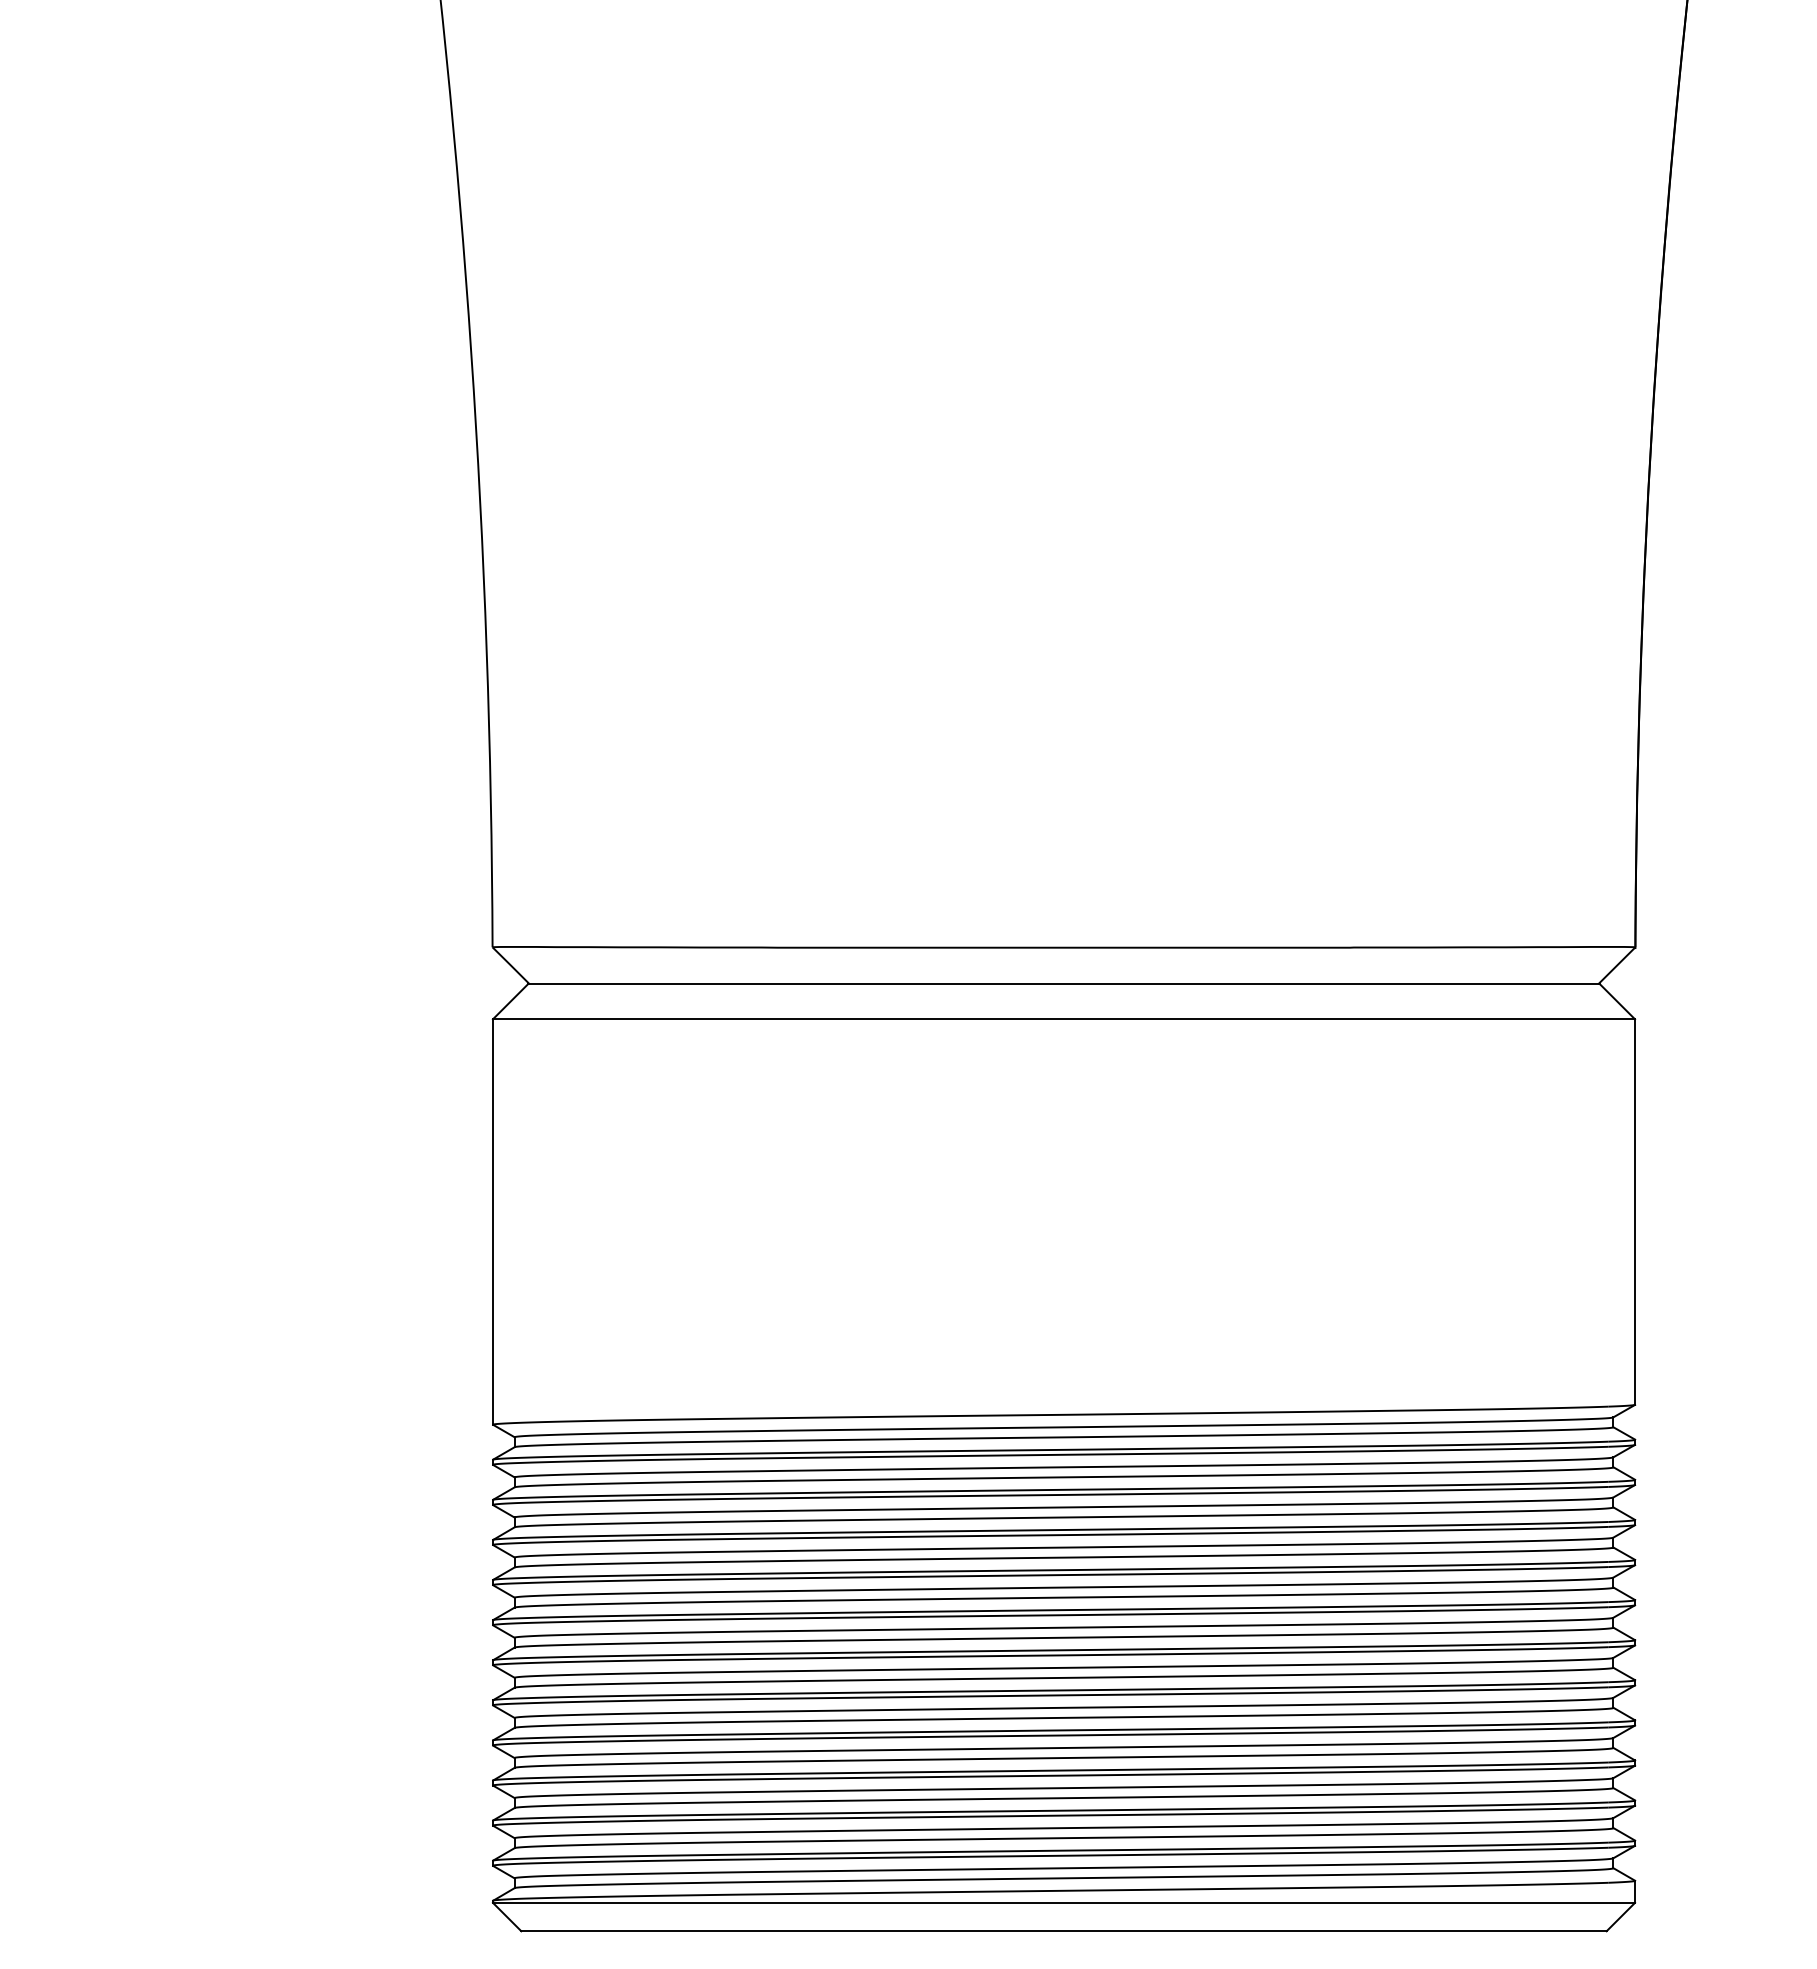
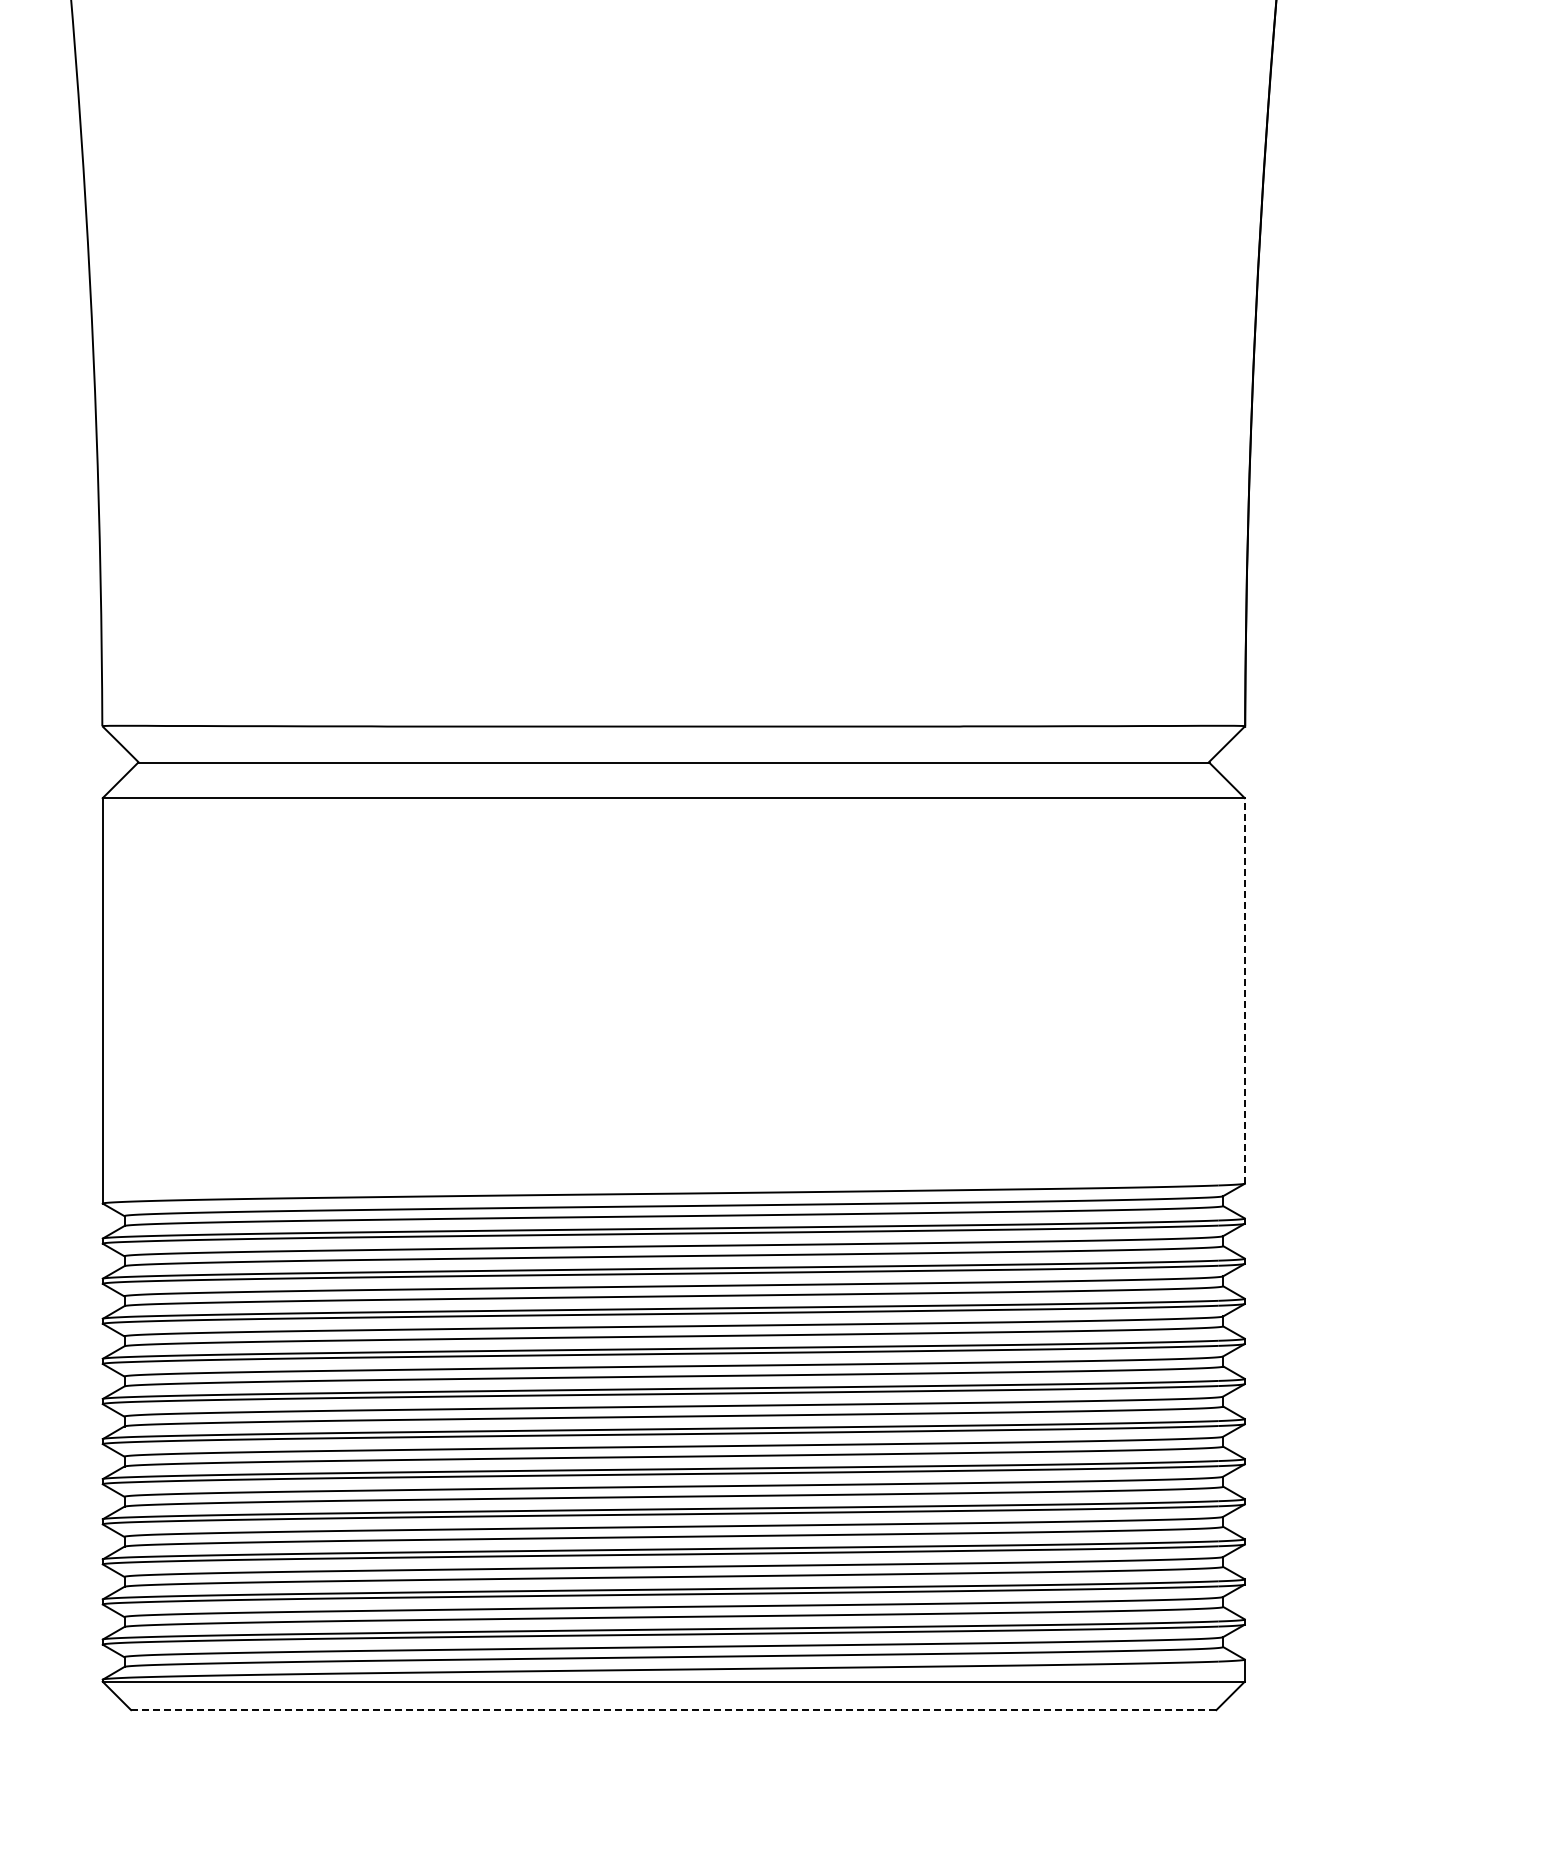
line: (1635, 1212) -> (1245, 991), solid -> dashed
line: (1064, 1931) -> (674, 1710), solid -> dashed

